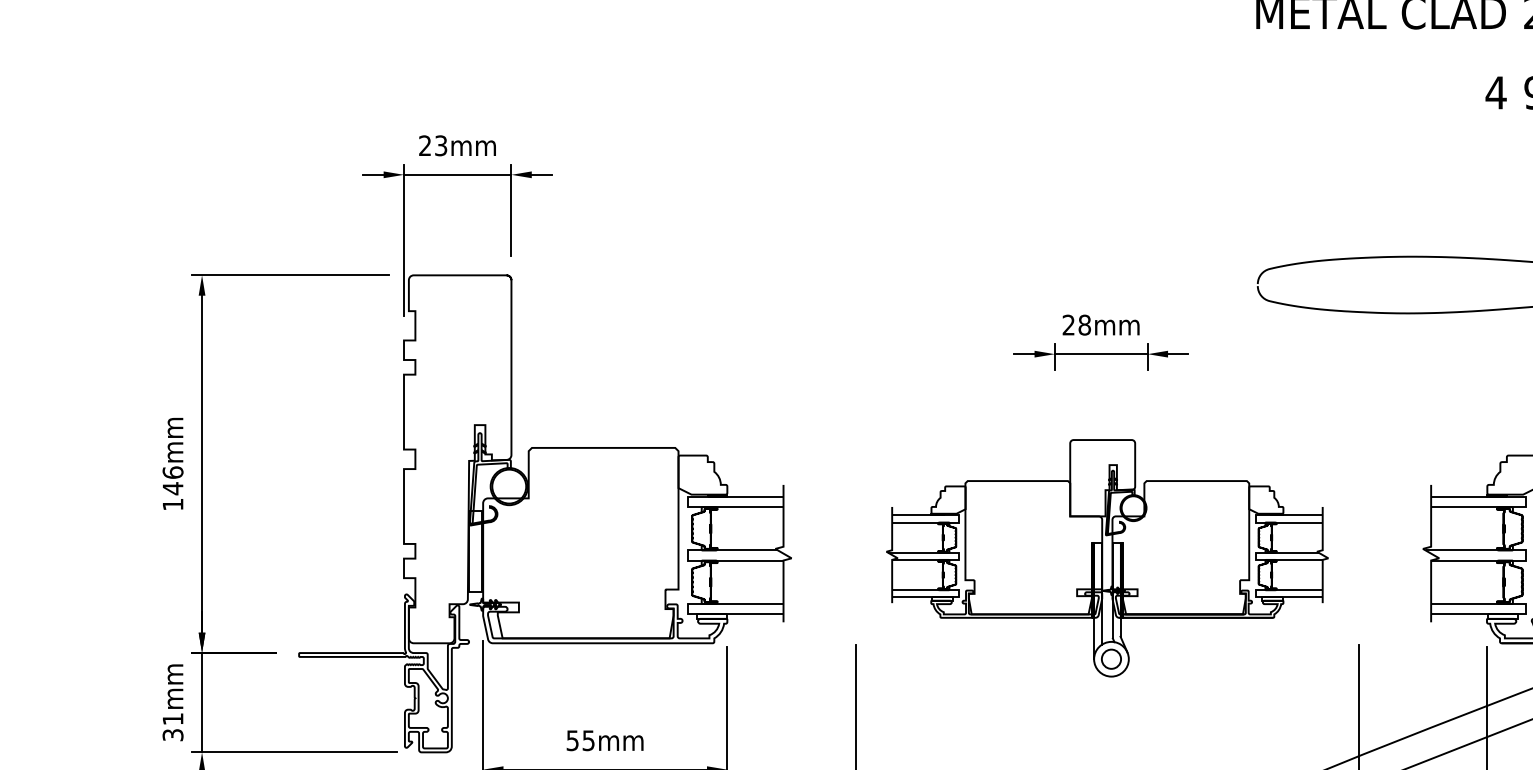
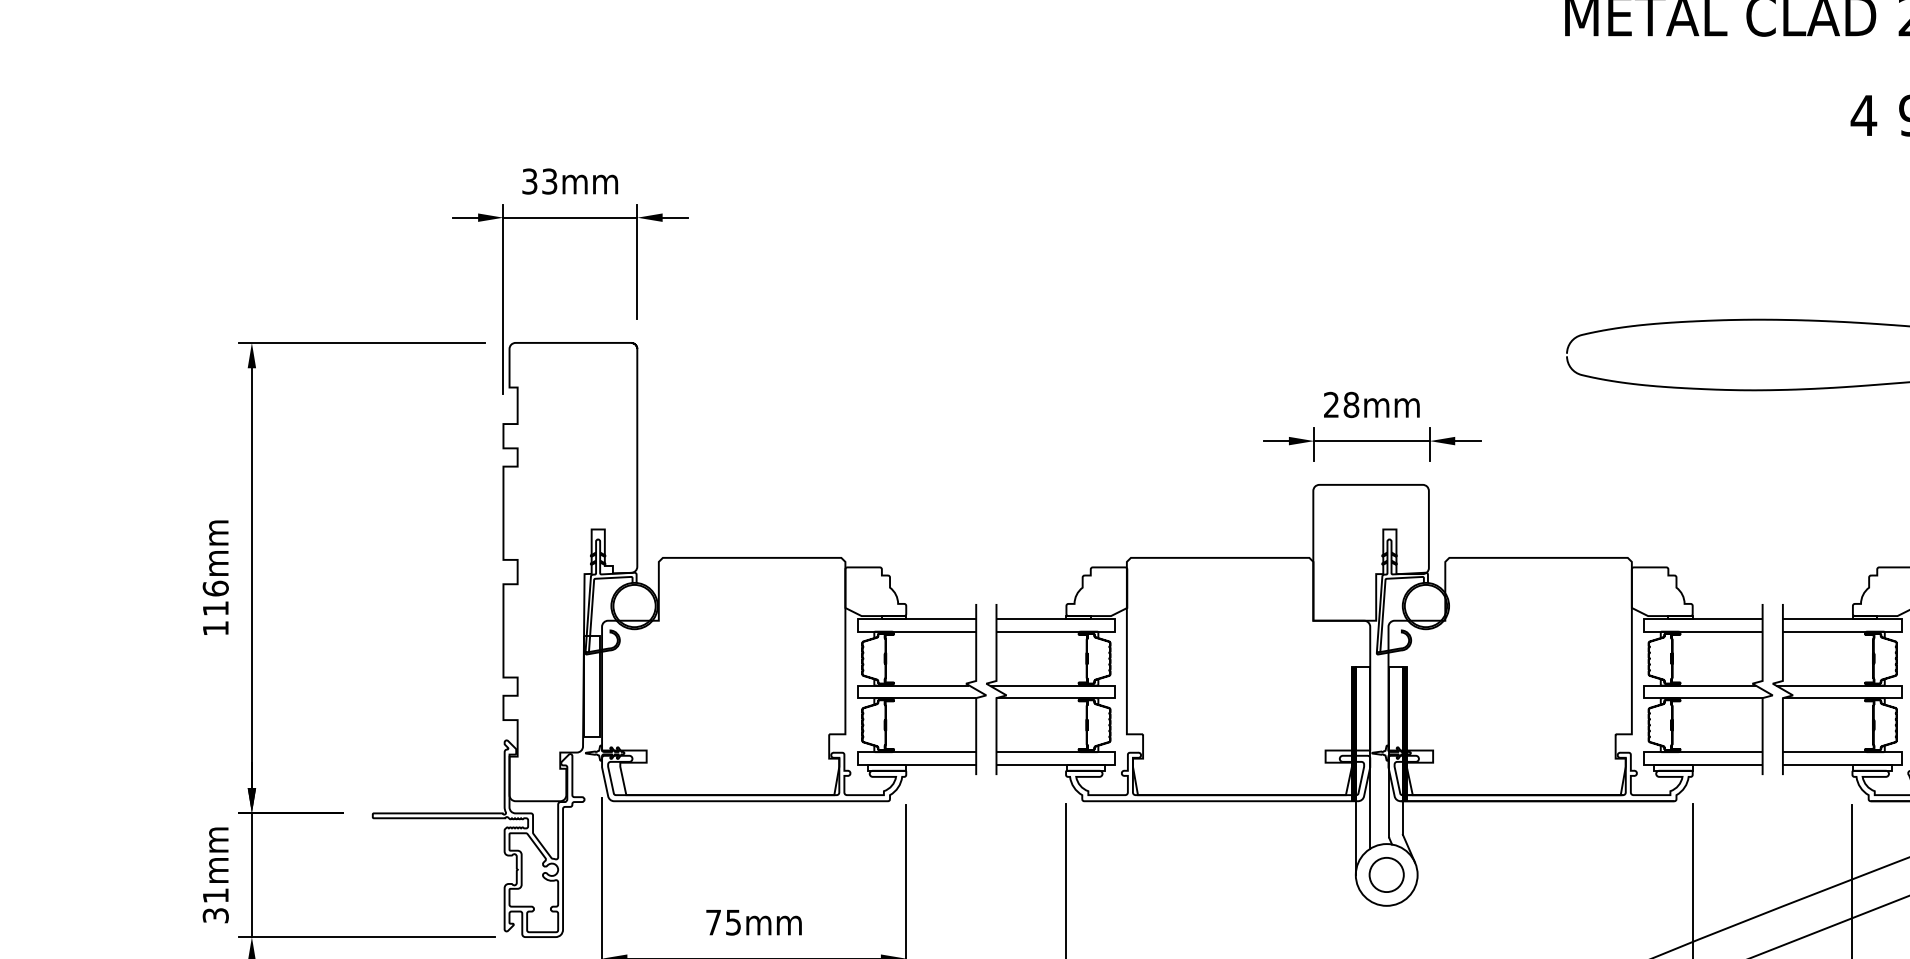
text: (424, 145) -> (529, 181), 23mm -> 33mm
text: (172, 488) -> (215, 608), 146mm -> 116mm
part: (1107, 558) -> (1379, 695), size x1.43
text: (572, 740) -> (713, 922), 55mm -> 75mm

